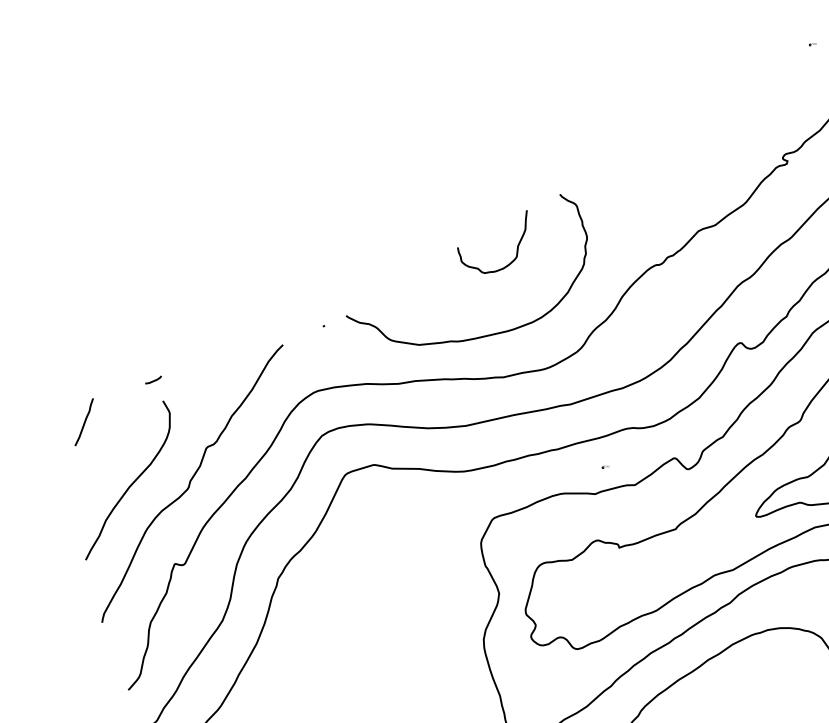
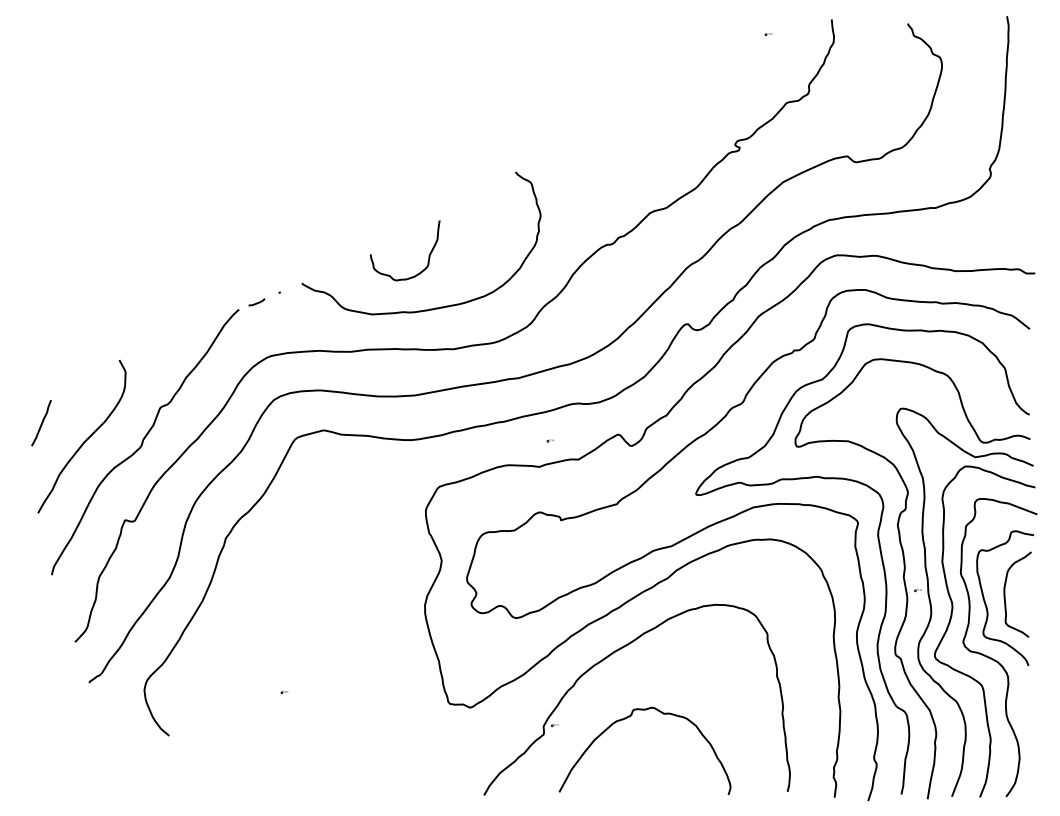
curve: (516, 246) -> (428, 255), moved
line: (153, 380) -> (256, 302), moved
line: (84, 422) -> (41, 423), moved

